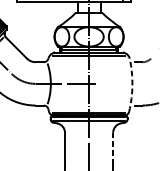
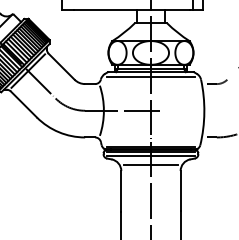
arc: (132, 85) -> (204, 112), dashed -> solid
line: (88, 128) -> (150, 165), added
line: (113, 148) -> (180, 190), dashed -> solid

